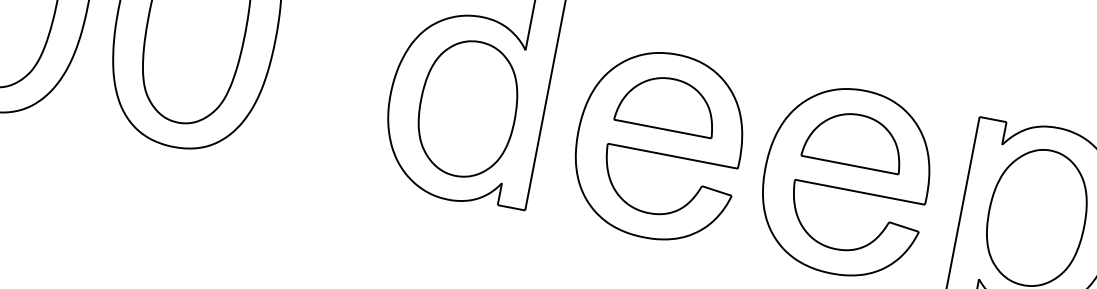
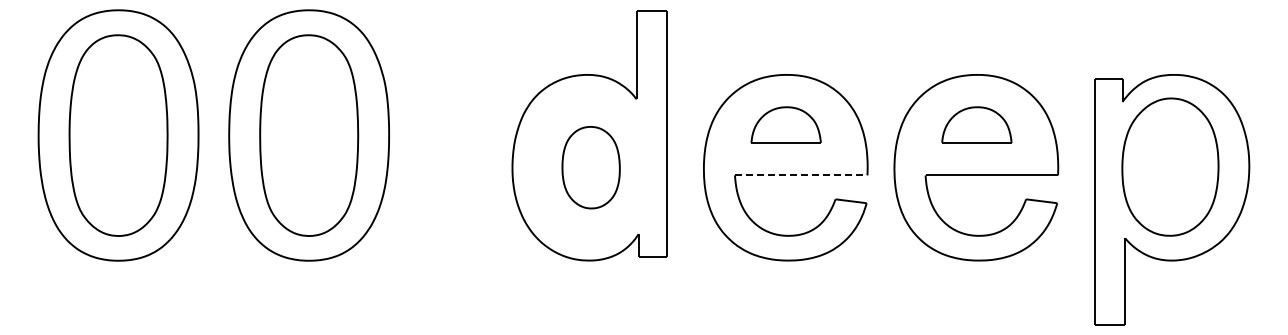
part: (666, 103) -> (785, 124), size x0.7
part: (467, 108) -> (590, 167), size x0.6
part: (854, 139) -> (976, 124), size x0.7
line: (673, 156) -> (801, 175), solid -> dashed

